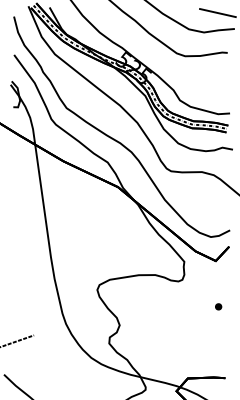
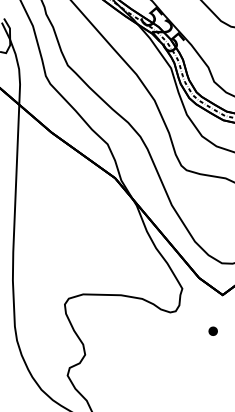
part: (218, 306) -> (213, 330), moved

